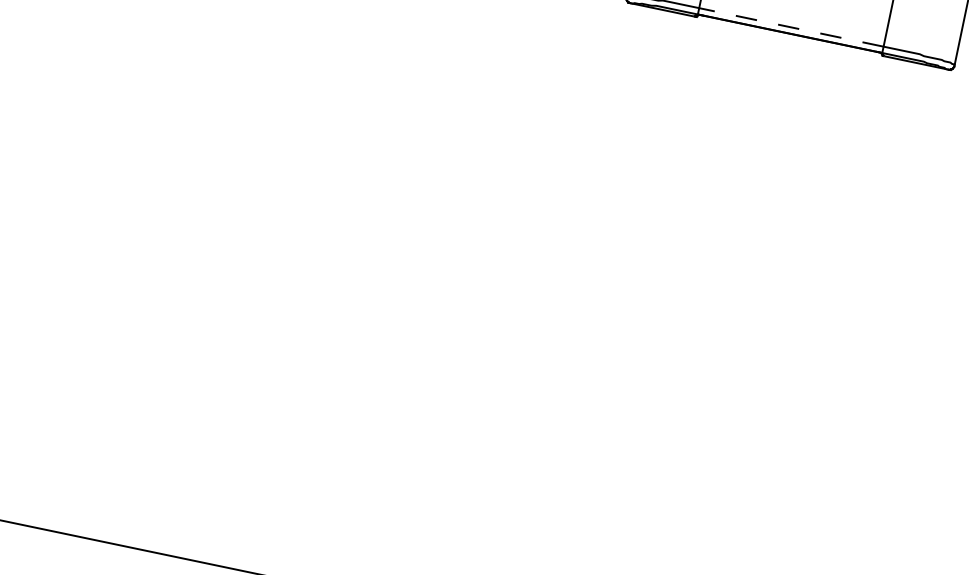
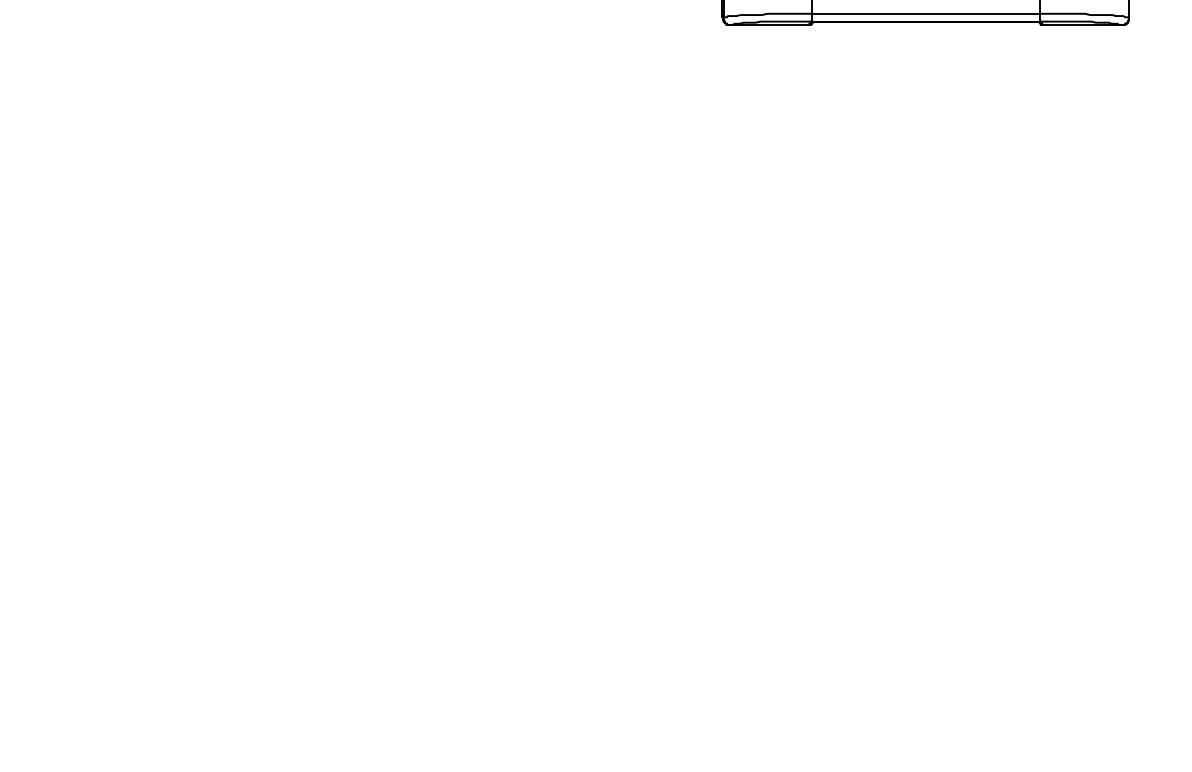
line: (791, 27) -> (926, 13), dashed -> solid

